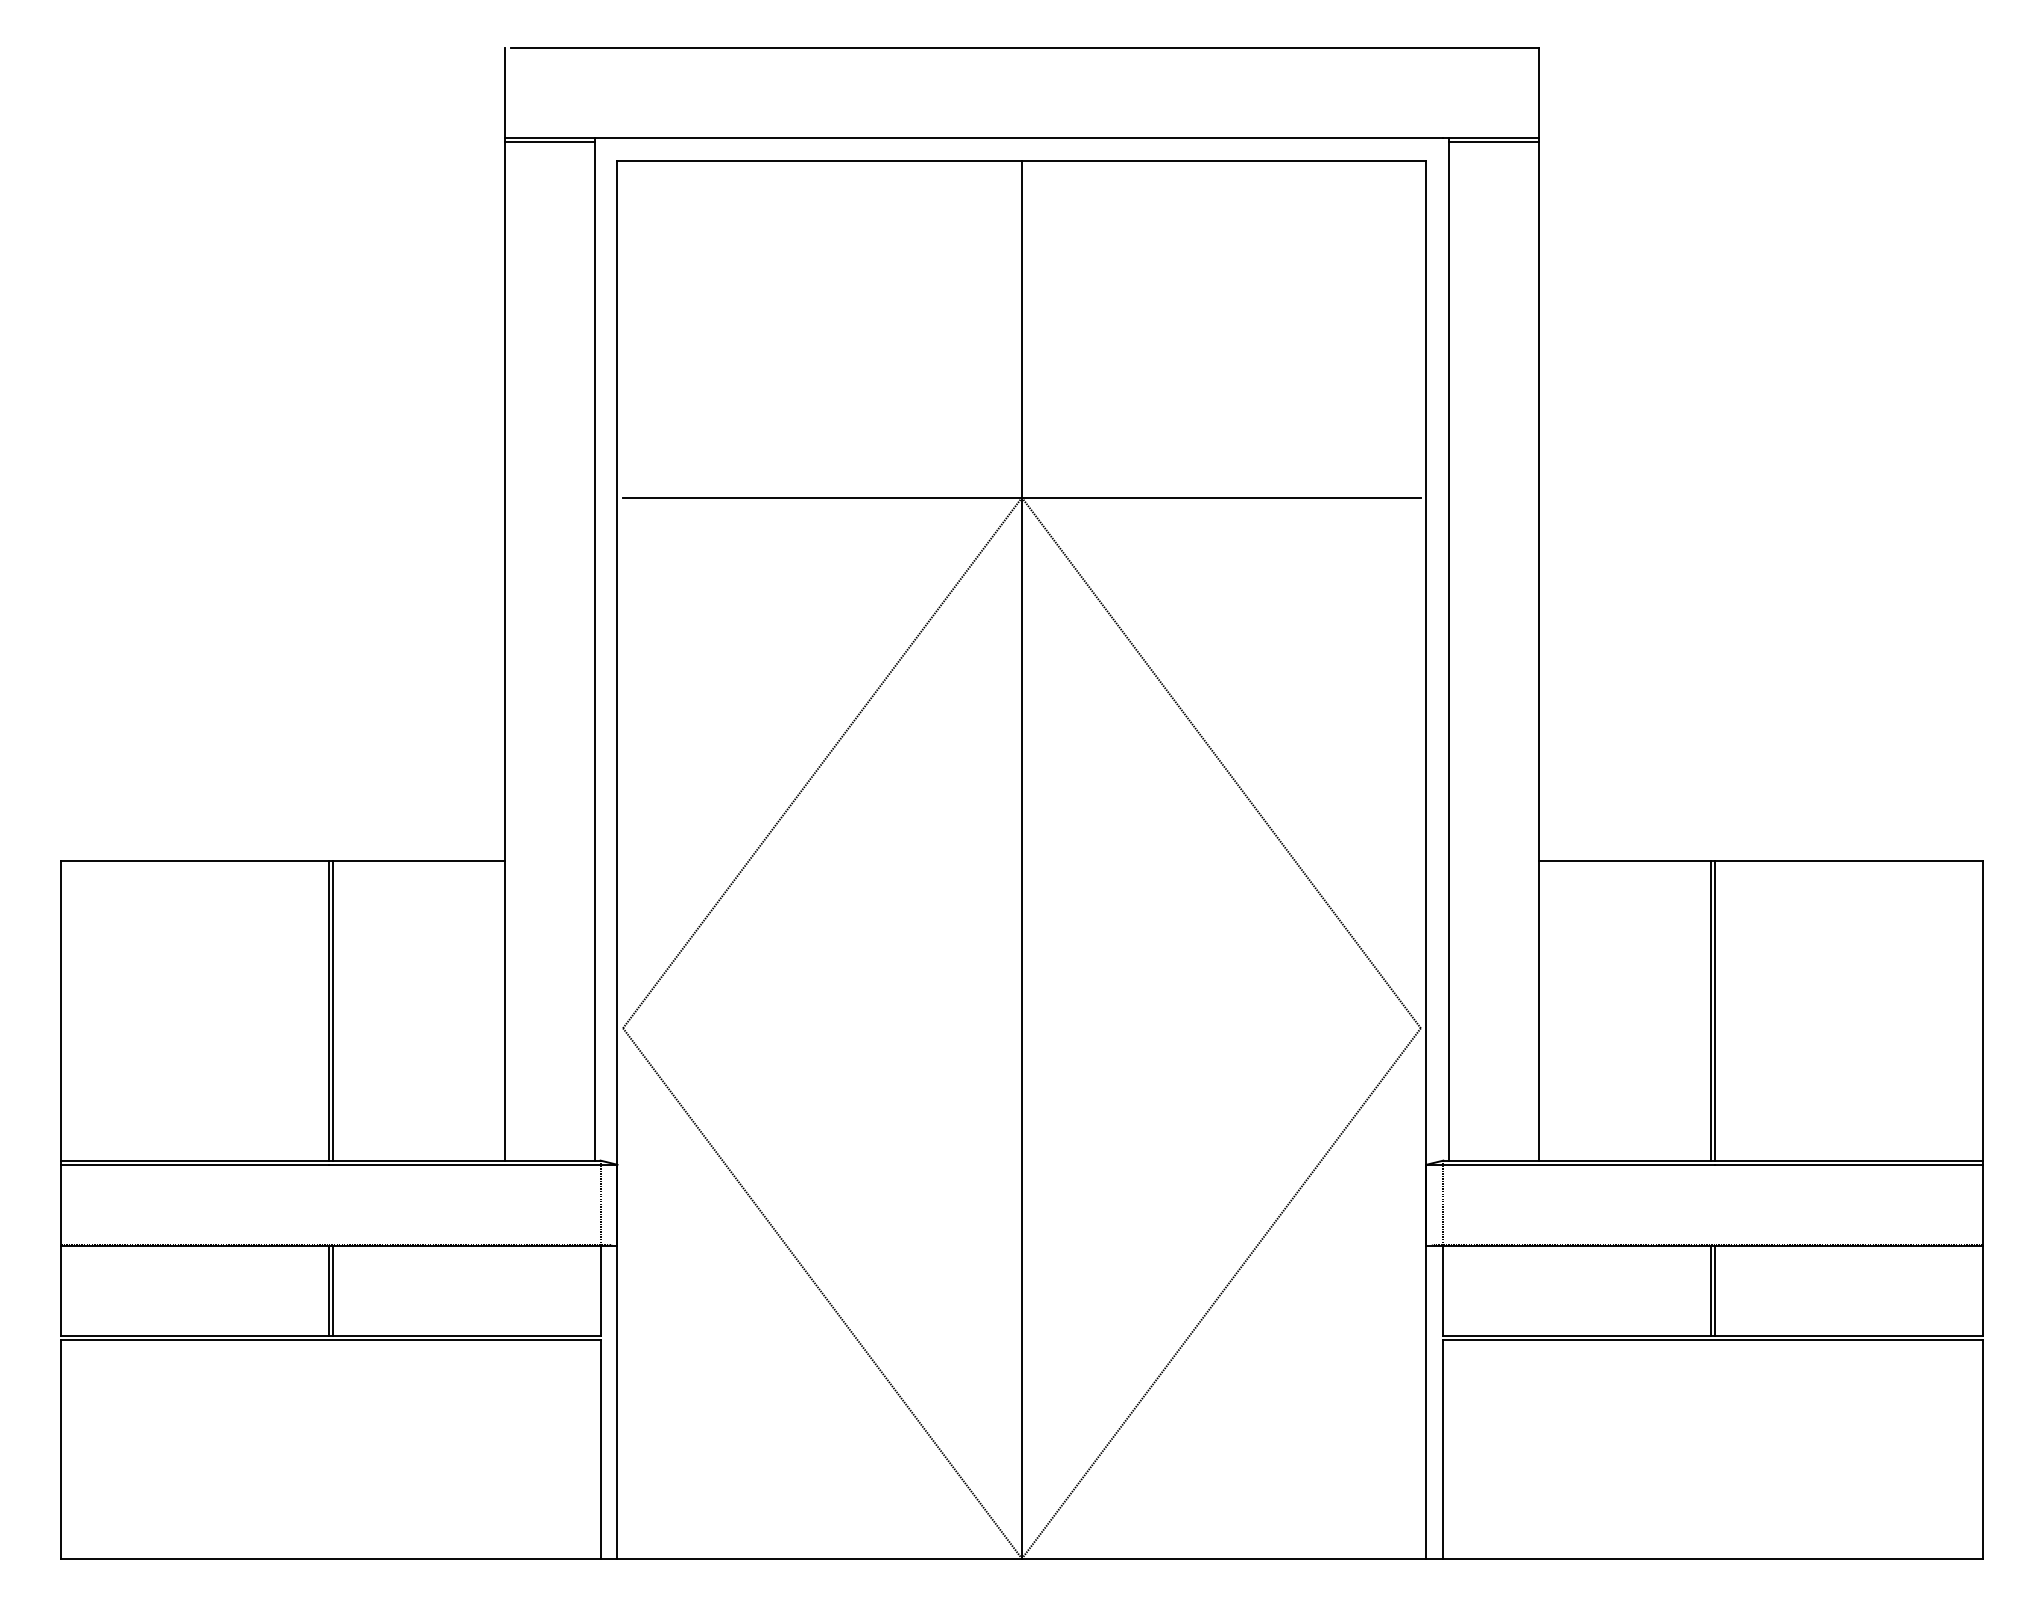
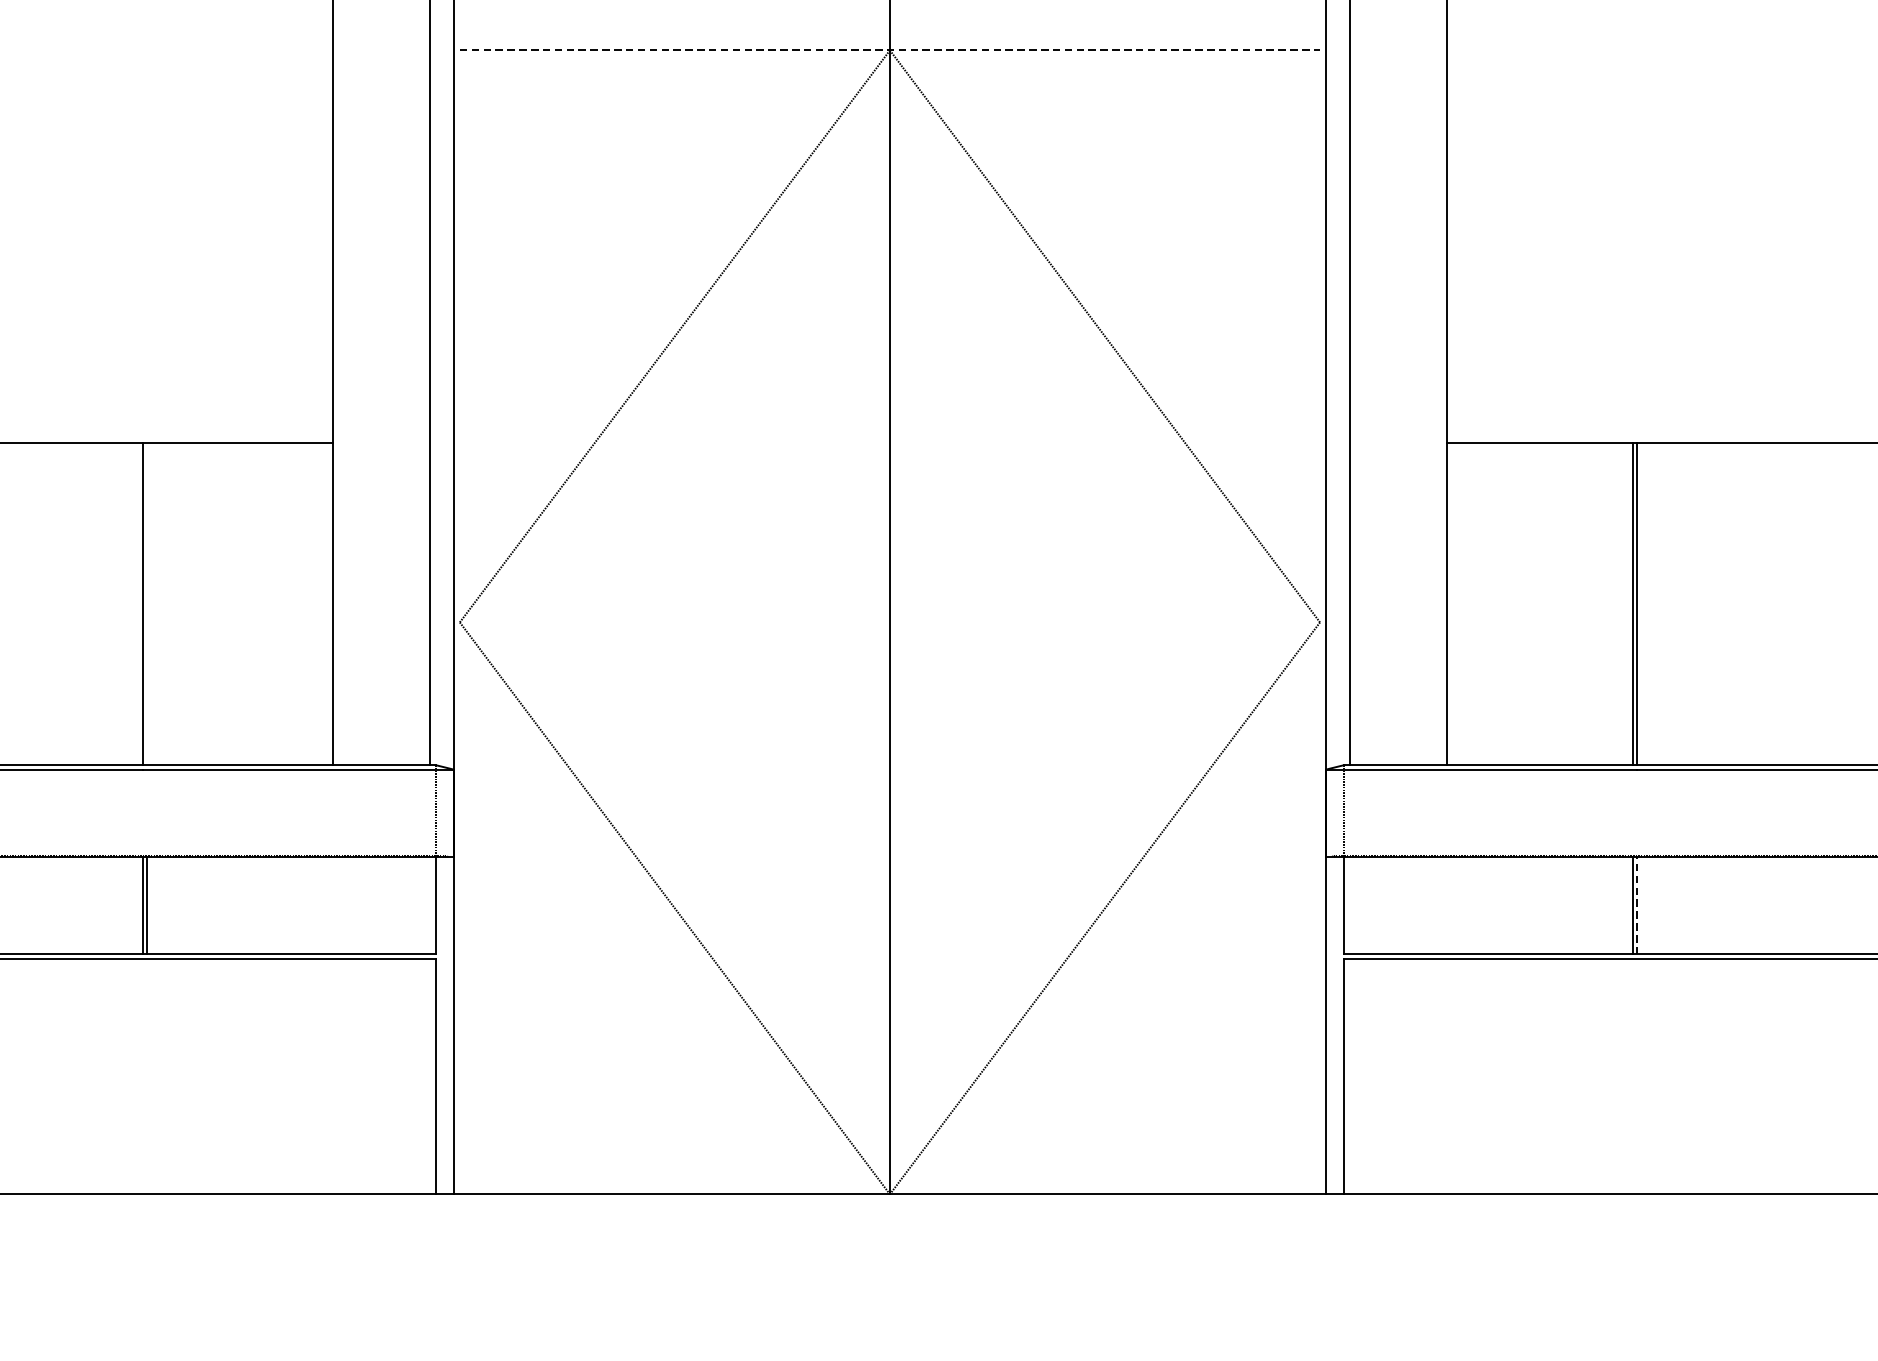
line: (1021, 497) -> (889, 50), solid -> dashed
line: (333, 1010) -> (147, 603), removed
line: (1715, 1291) -> (1637, 906), solid -> dashed

